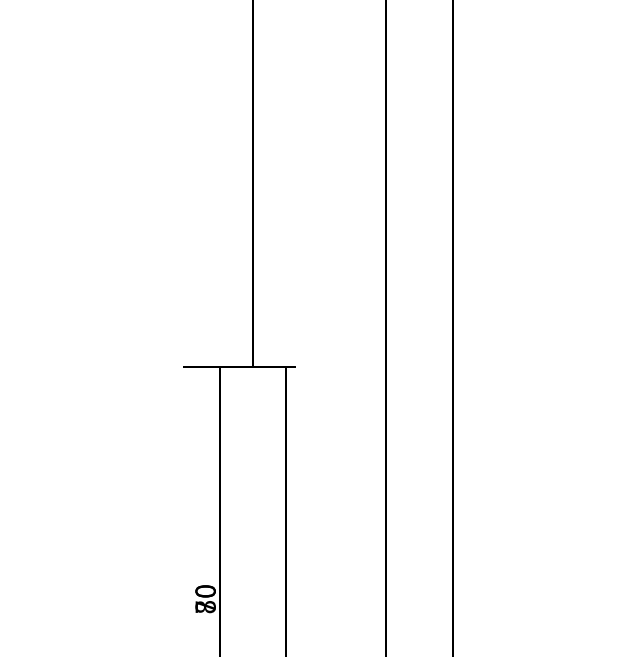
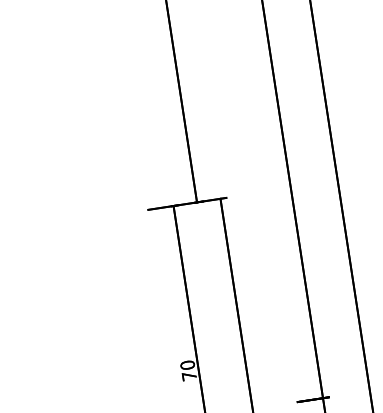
text: (205, 607) -> (189, 376), 80 -> 70

